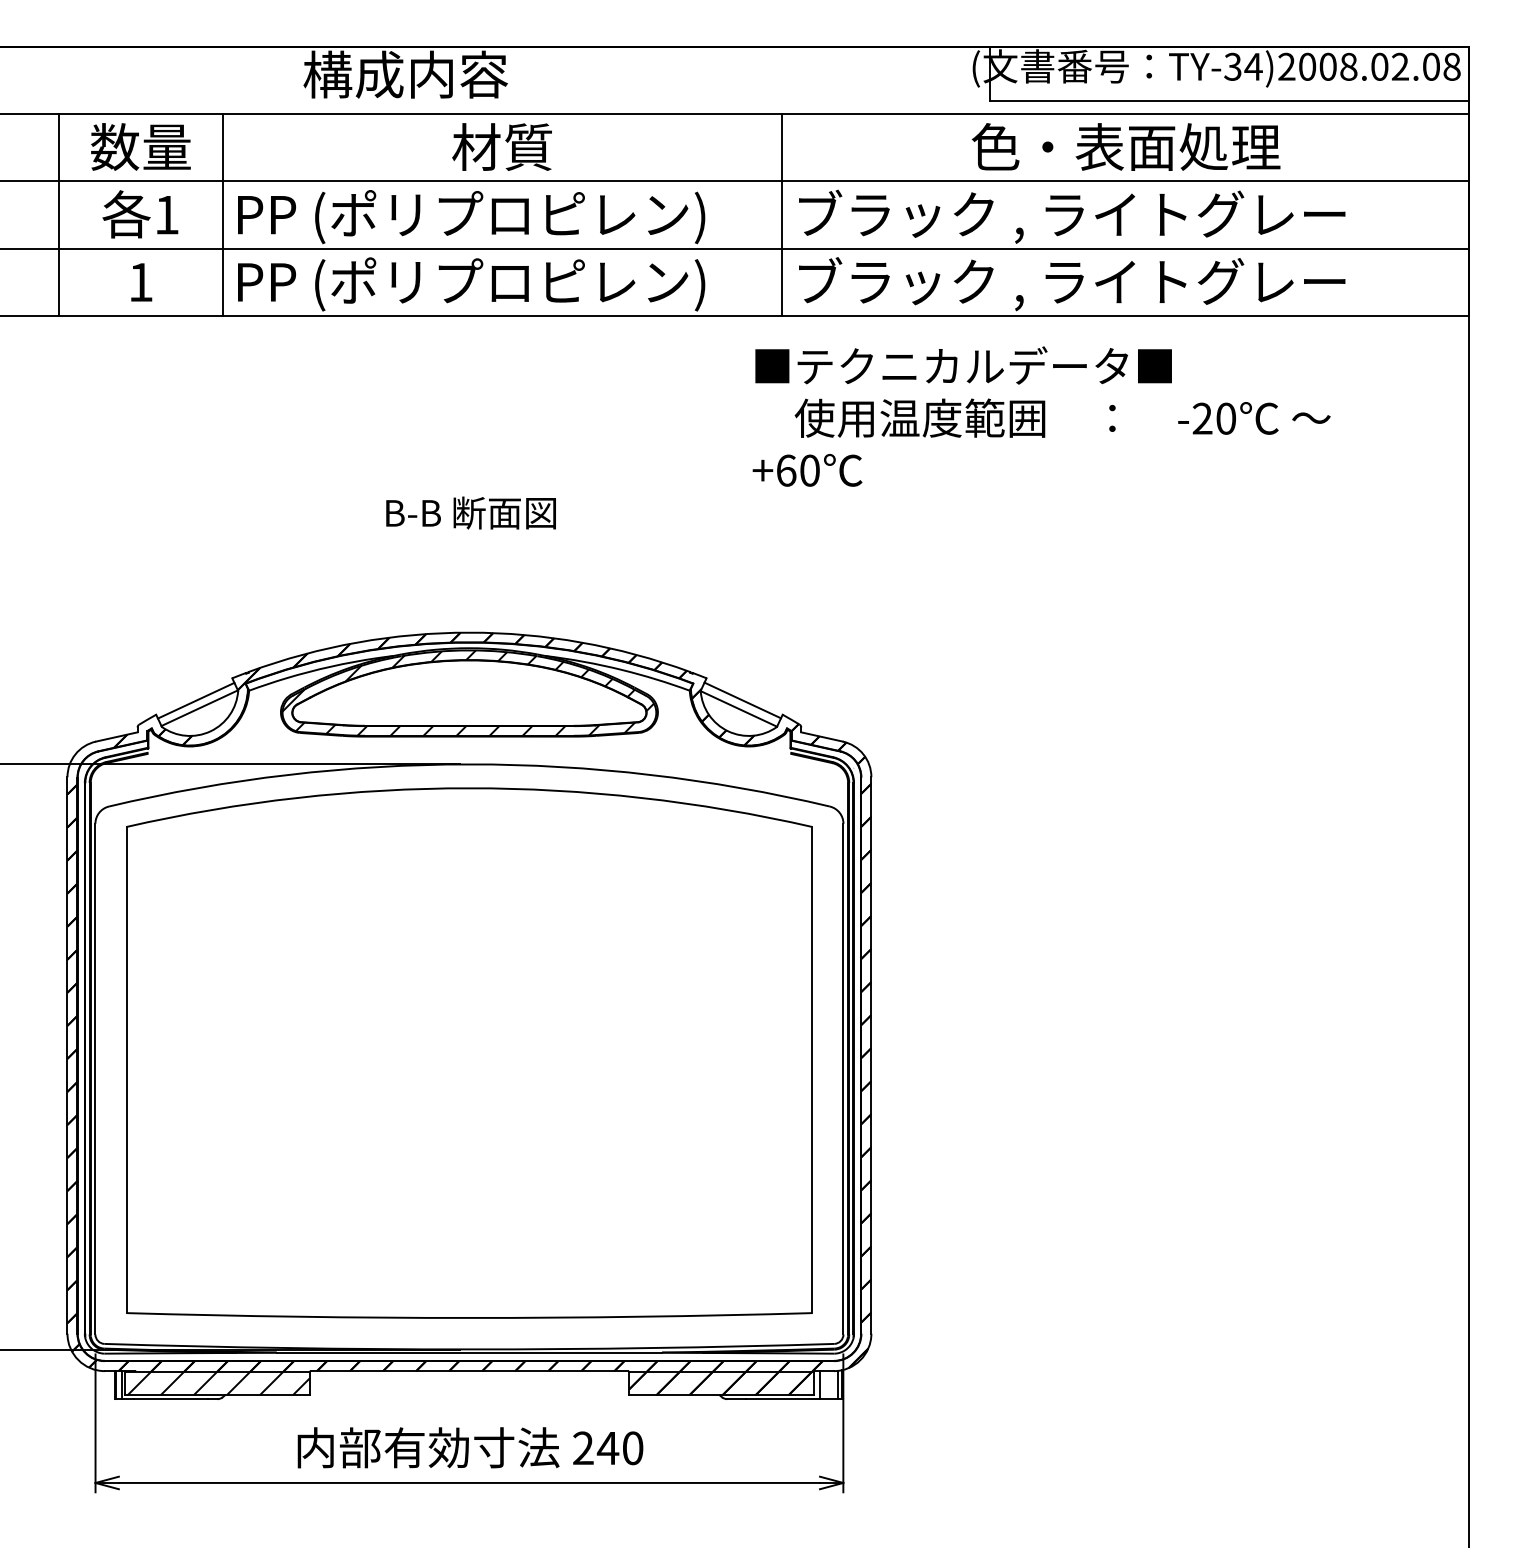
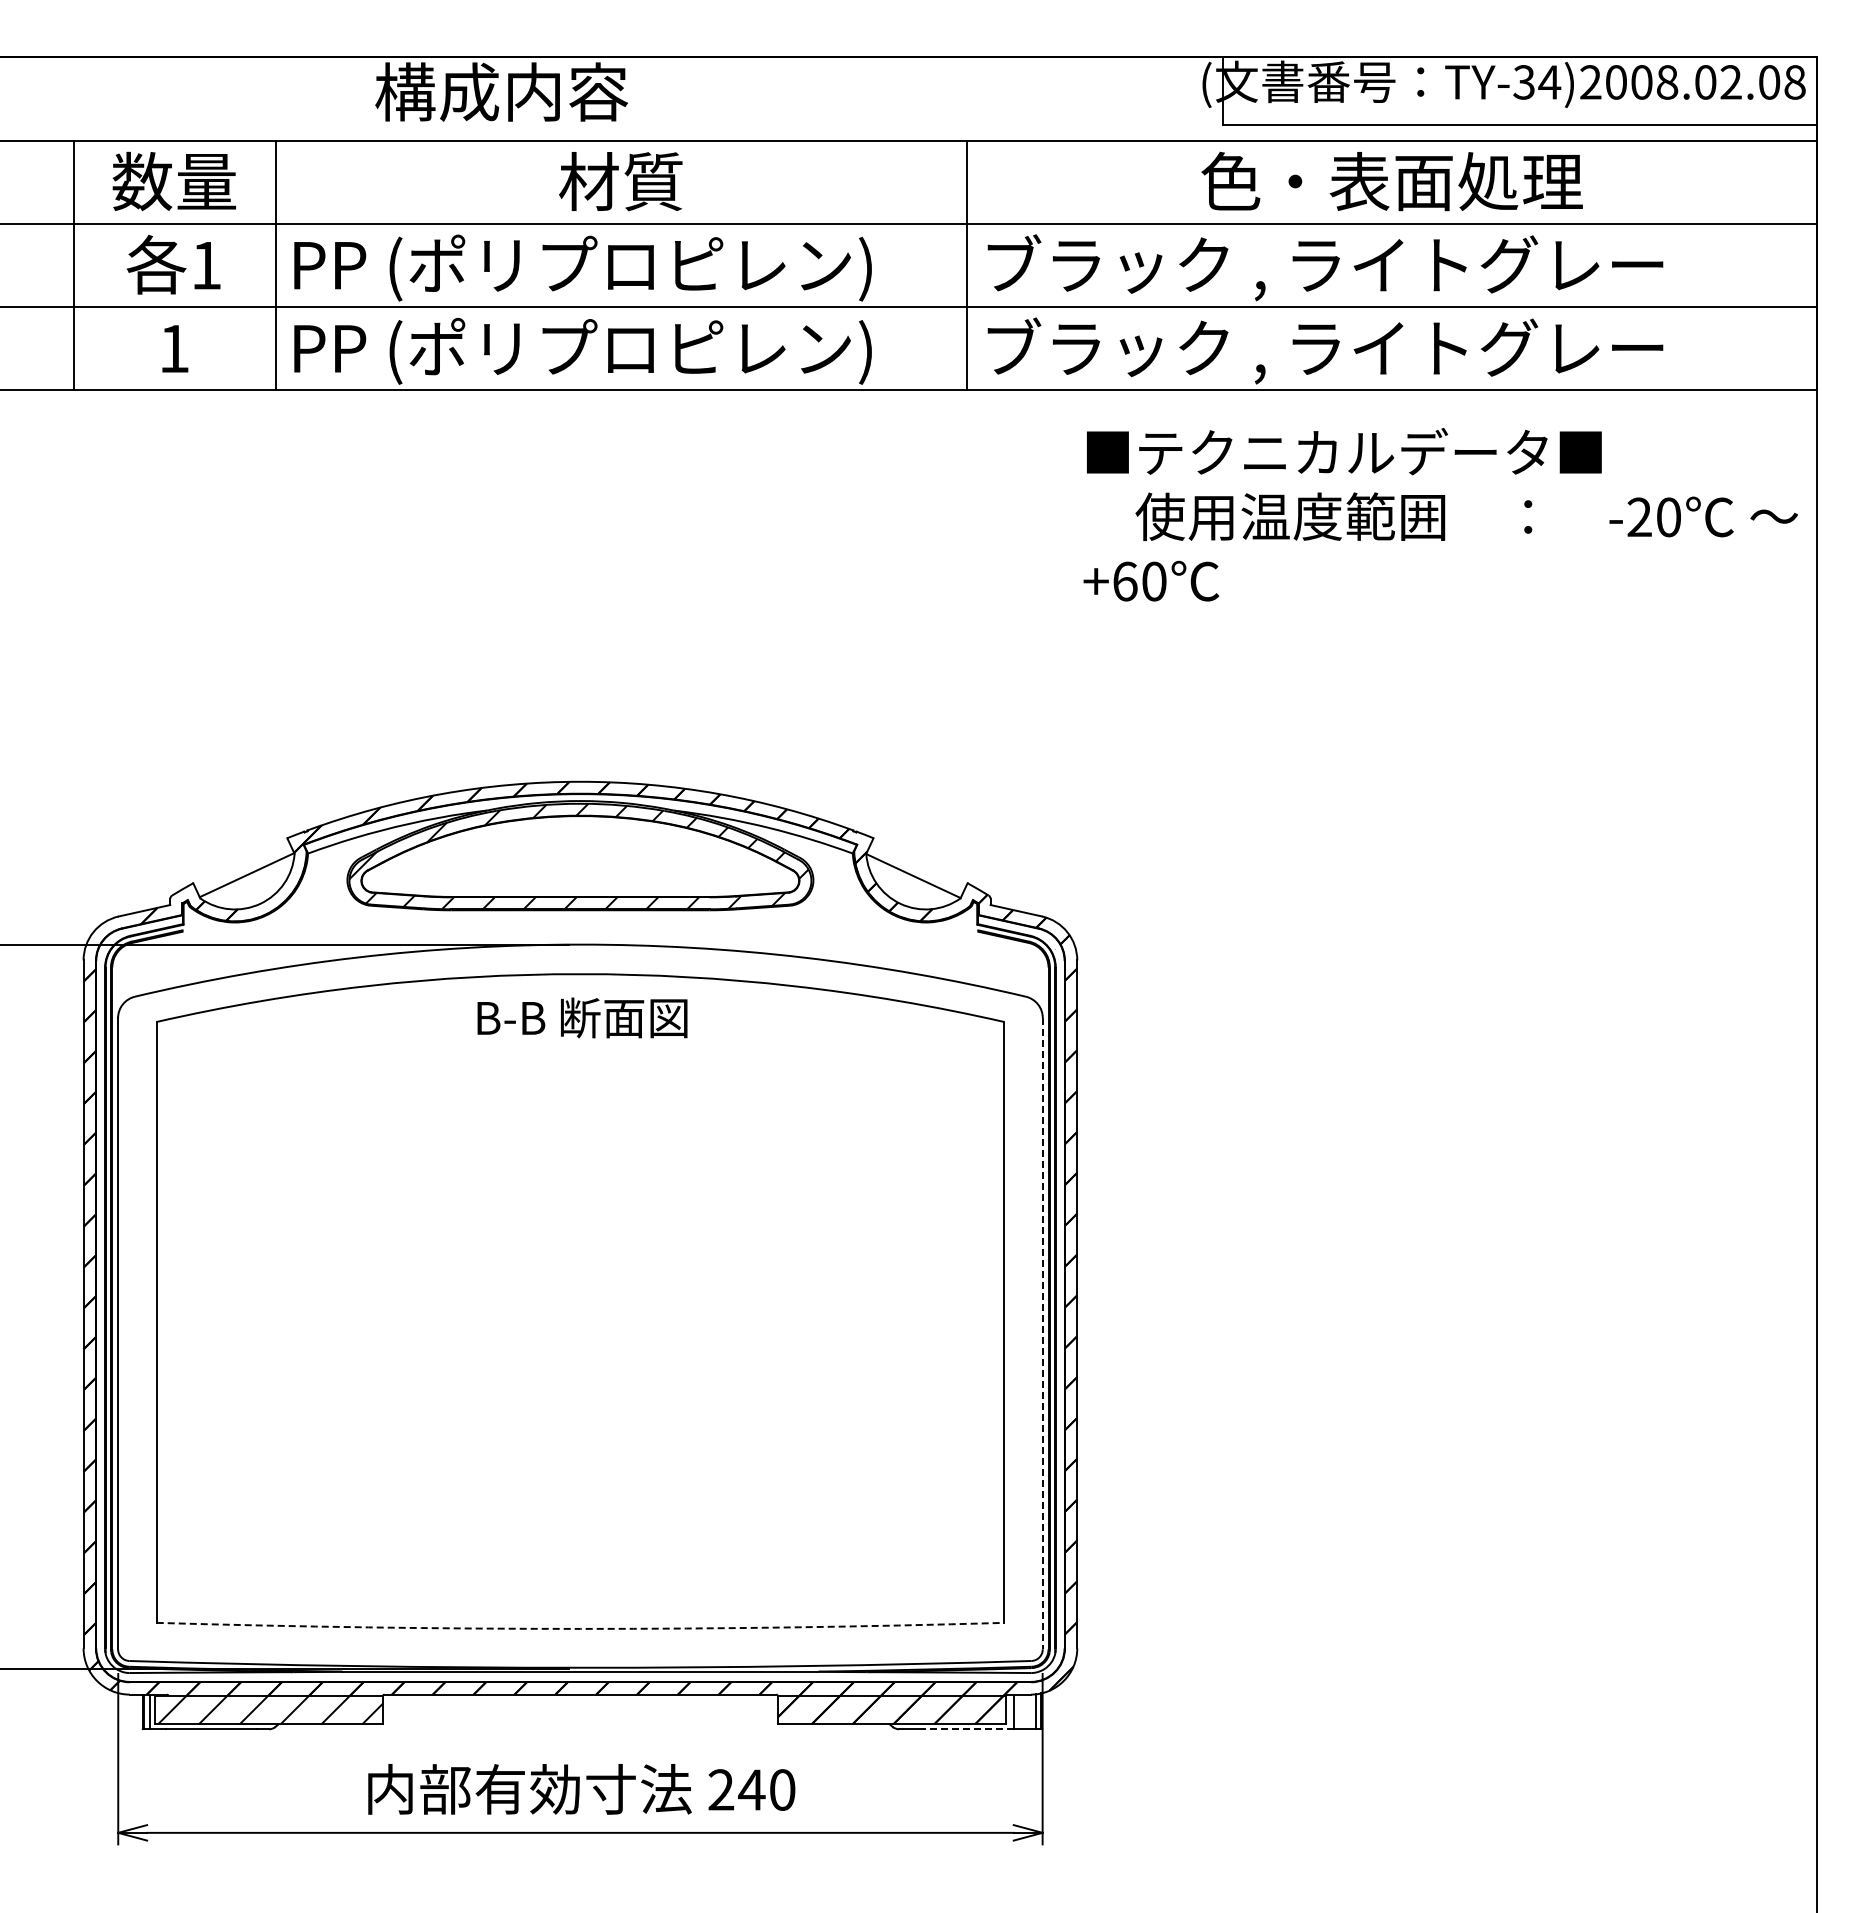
text: (1041, 416) -> (1440, 514), moved
text: (471, 512) -> (582, 1017), moved
line: (196, 700) -> (242, 865), removed
line: (742, 700) -> (918, 865), removed
line: (843, 1078) -> (1042, 1333), solid -> dashed
arc: (469, 1317) -> (580, 1628), solid -> dashed
line: (783, 1399) -> (968, 1729), solid -> dashed

